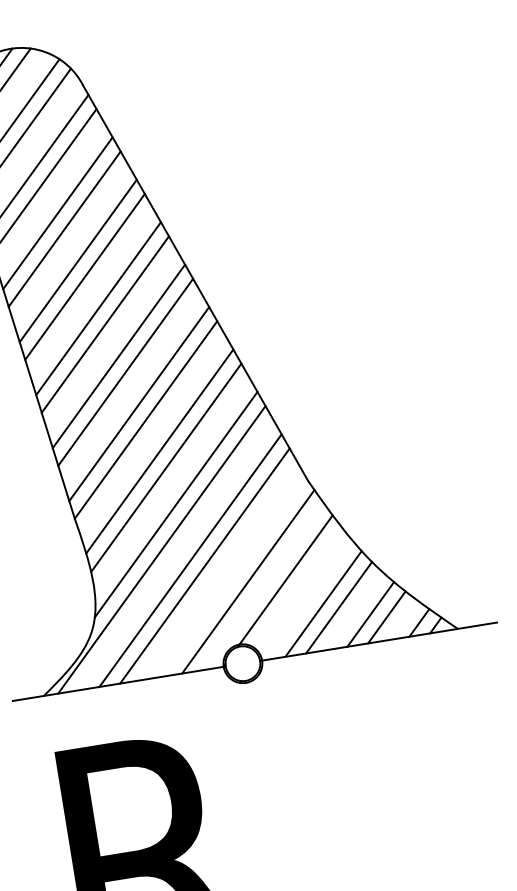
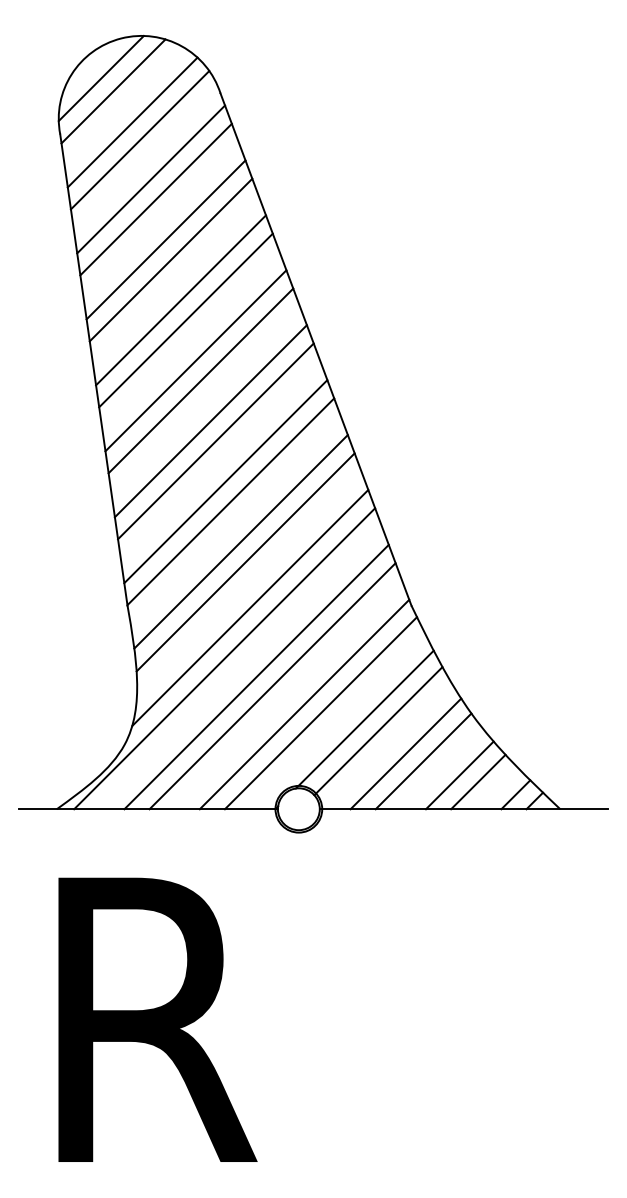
line: (233, 576) -> (304, 704), added
line: (298, 589) -> (378, 731), added

